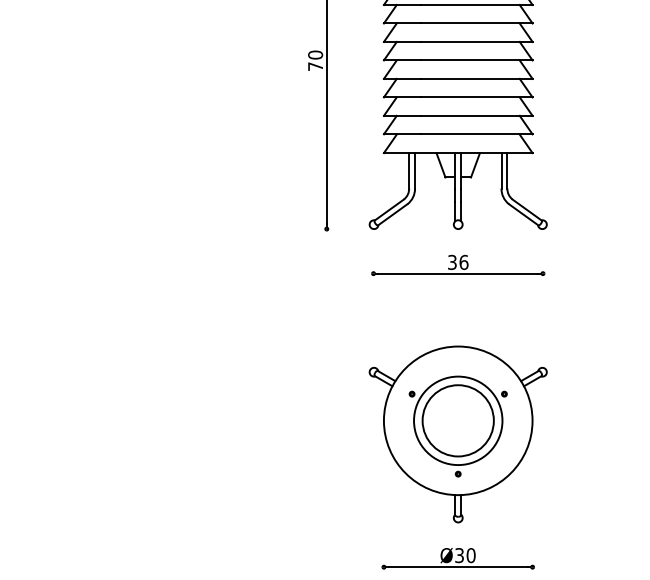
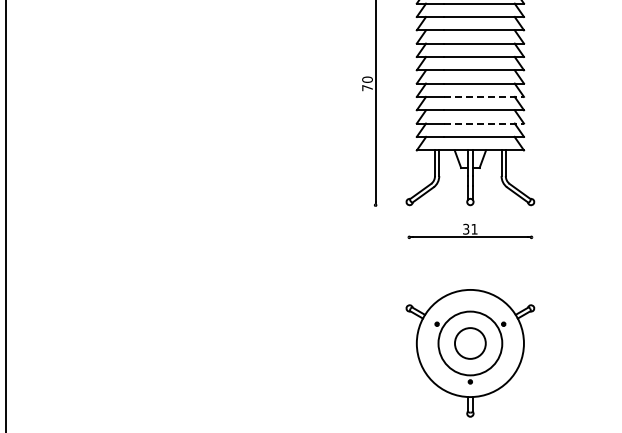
line: (477, 78) -> (484, 96), solid -> dashed
line: (477, 115) -> (484, 123), solid -> dashed
text: (463, 261) -> (474, 228), 36 -> 31
circle: (458, 420) -> (470, 343), size x0.6

